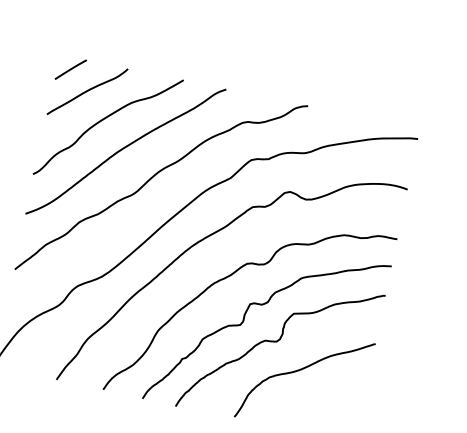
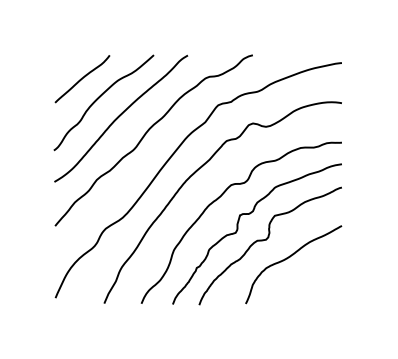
line: (71, 69) -> (66, 64), removed

